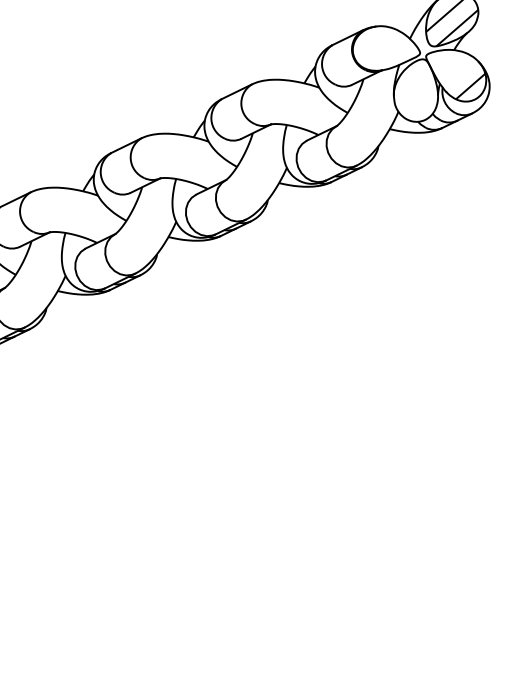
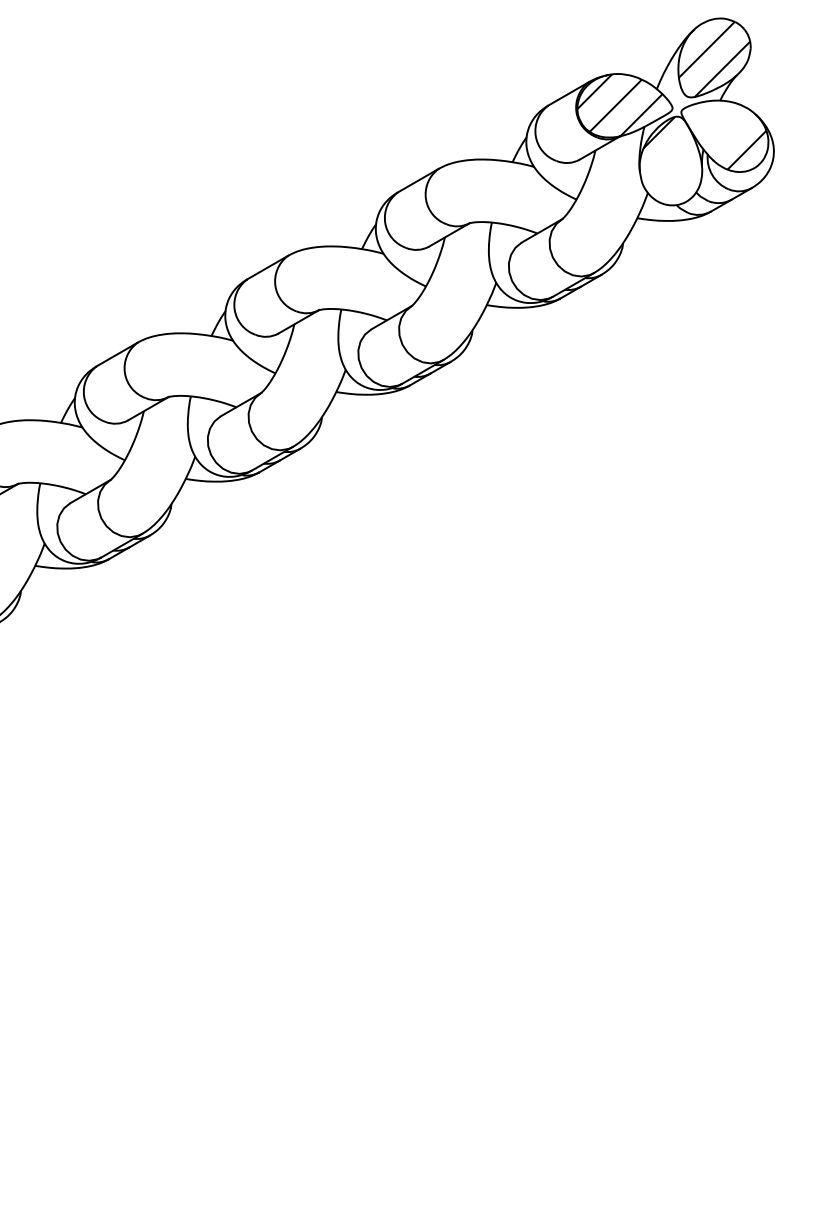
hatch: (382, 48) -> (619, 105), added
hatch: (408, 69) -> (658, 132), added

